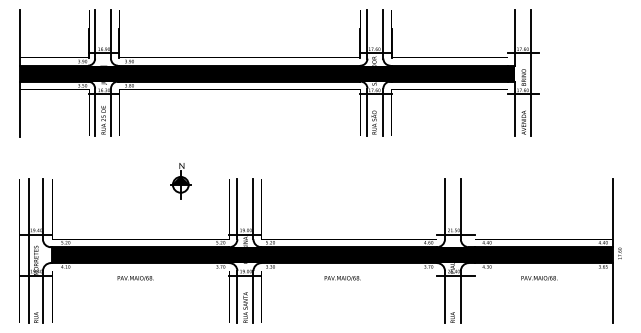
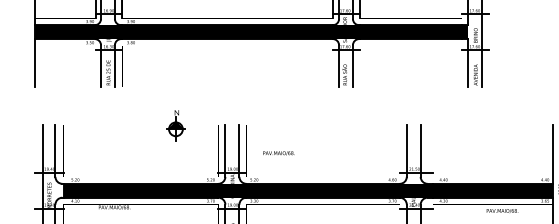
text: (135, 278) -> (114, 207), moved
text: (342, 278) -> (278, 153), moved
text: (539, 278) -> (502, 211), moved

